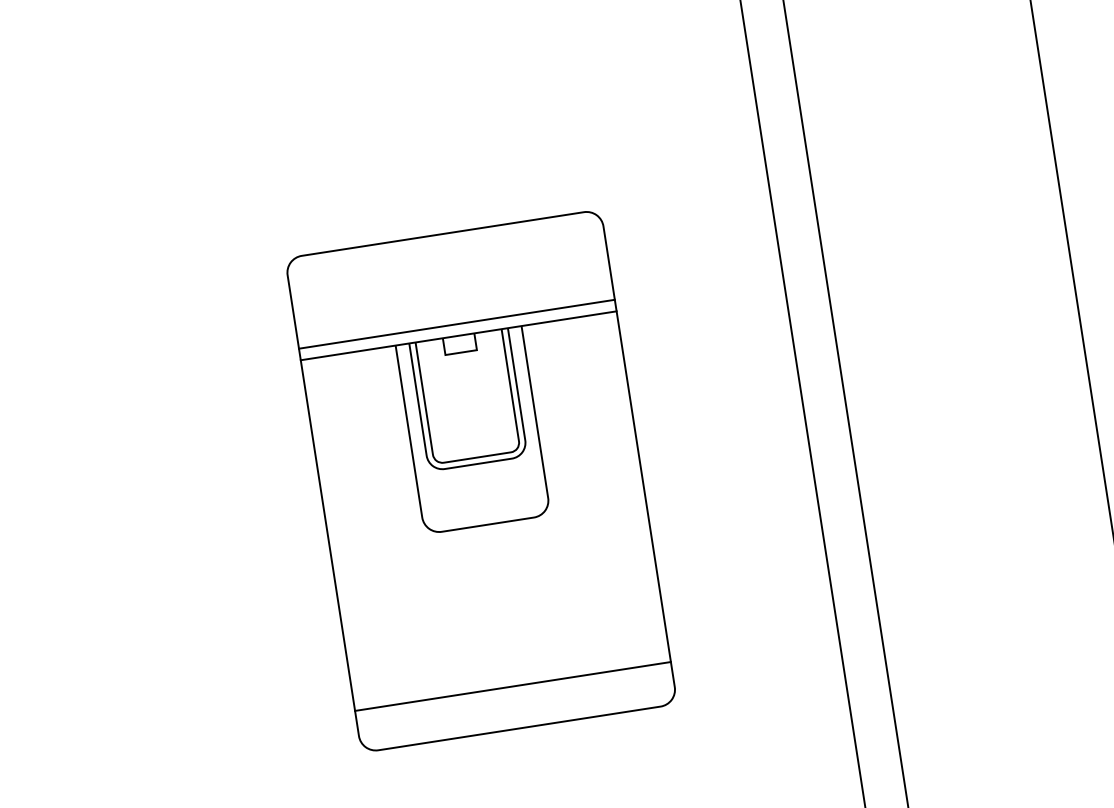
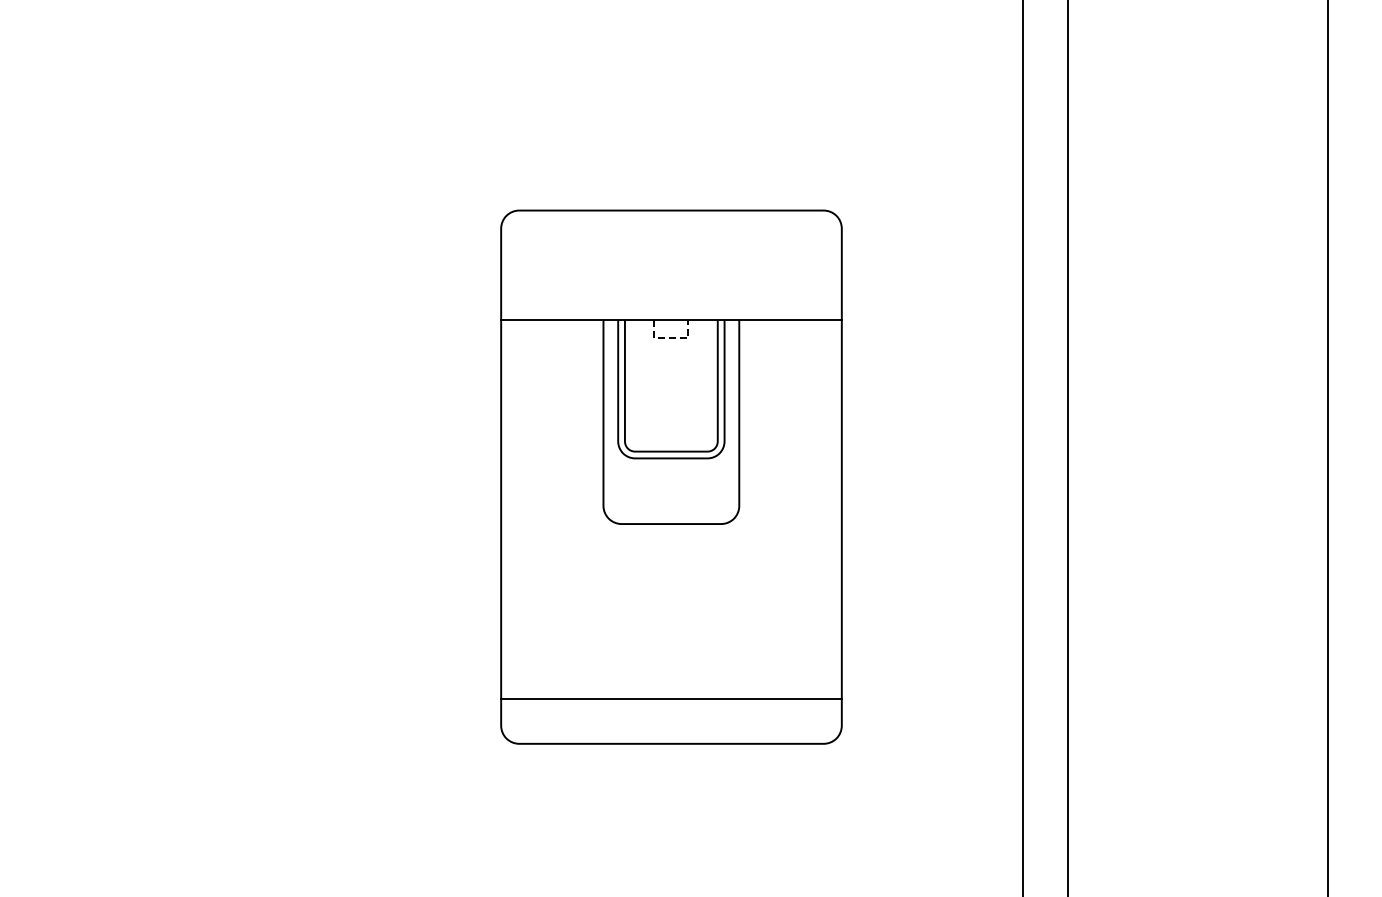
line: (456, 323) -> (671, 307), removed
line: (461, 352) -> (671, 338), solid -> dashed

